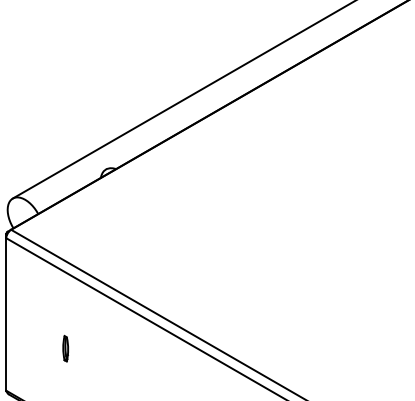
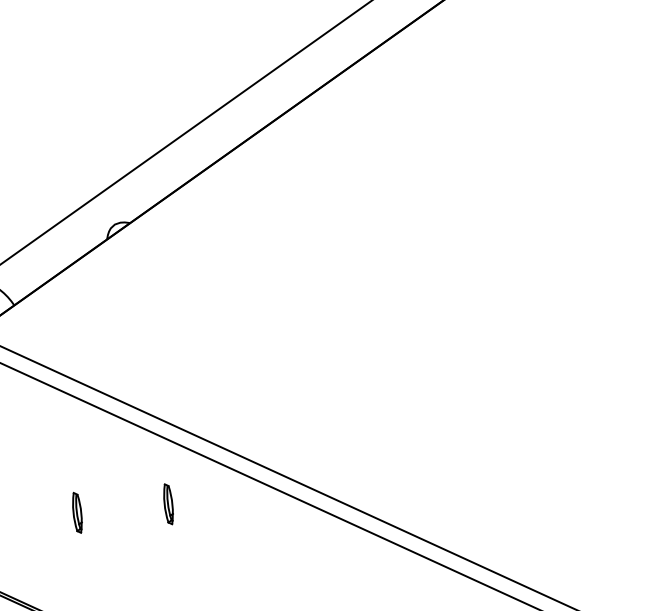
part: (123, 348) -> (168, 503), added

